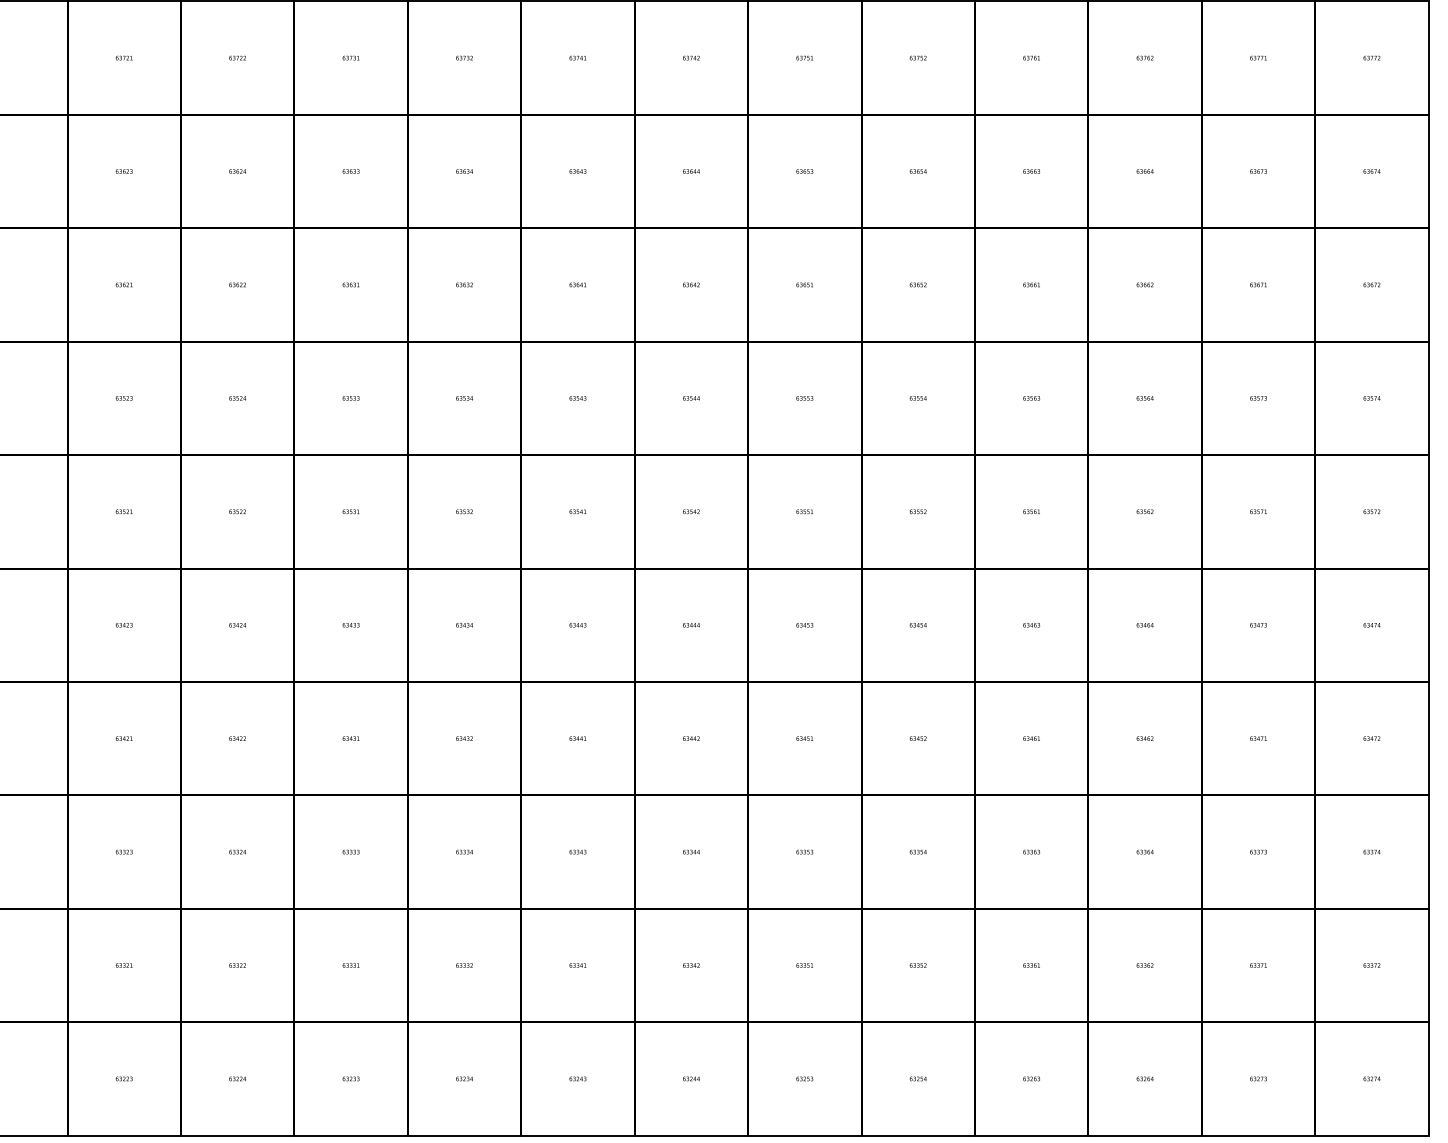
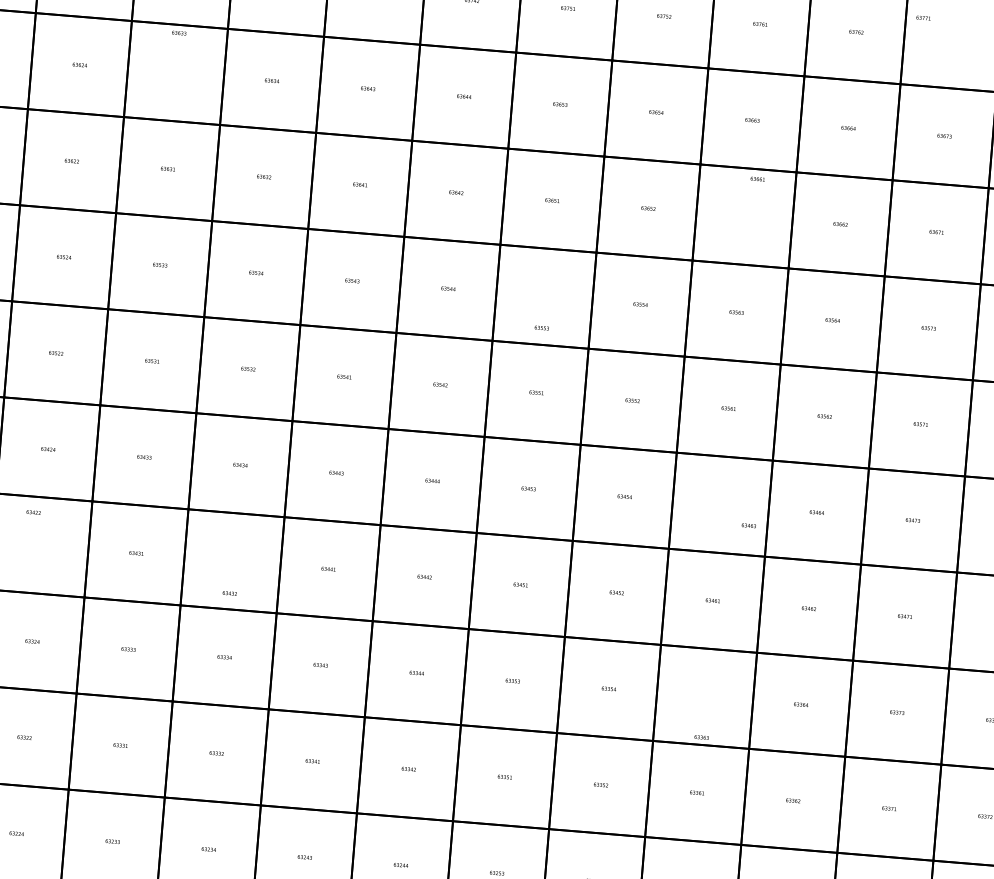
text: (1258, 57) -> (923, 17), moved
text: (350, 171) -> (178, 33), moved
text: (1031, 284) -> (757, 178), moved
text: (804, 398) -> (541, 328), moved
text: (1031, 625) -> (748, 525), moved
text: (237, 738) -> (33, 512), moved
text: (464, 738) -> (229, 593), moved
text: (1031, 851) -> (701, 736), moved

